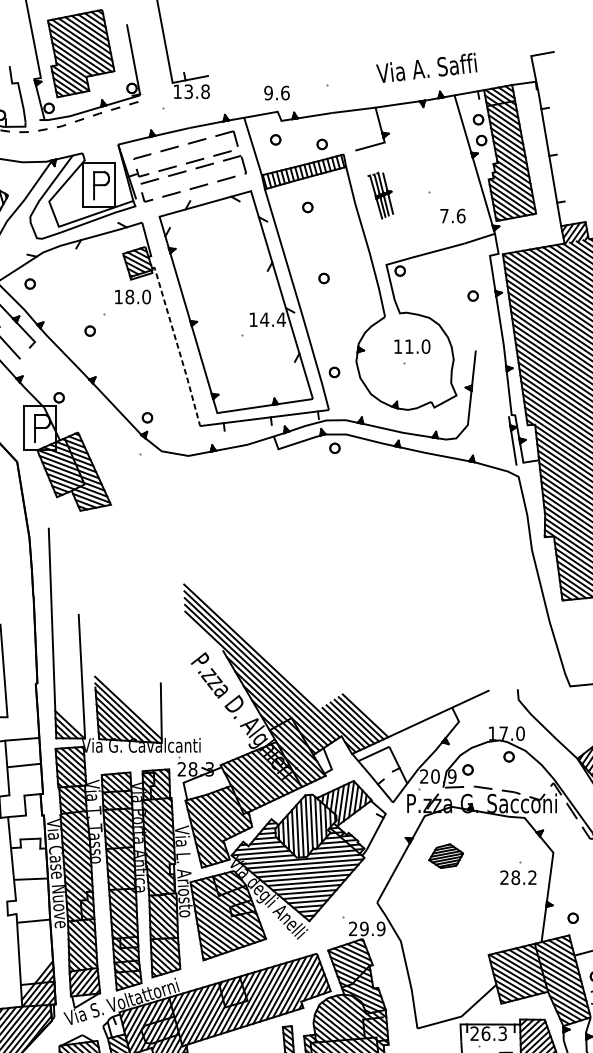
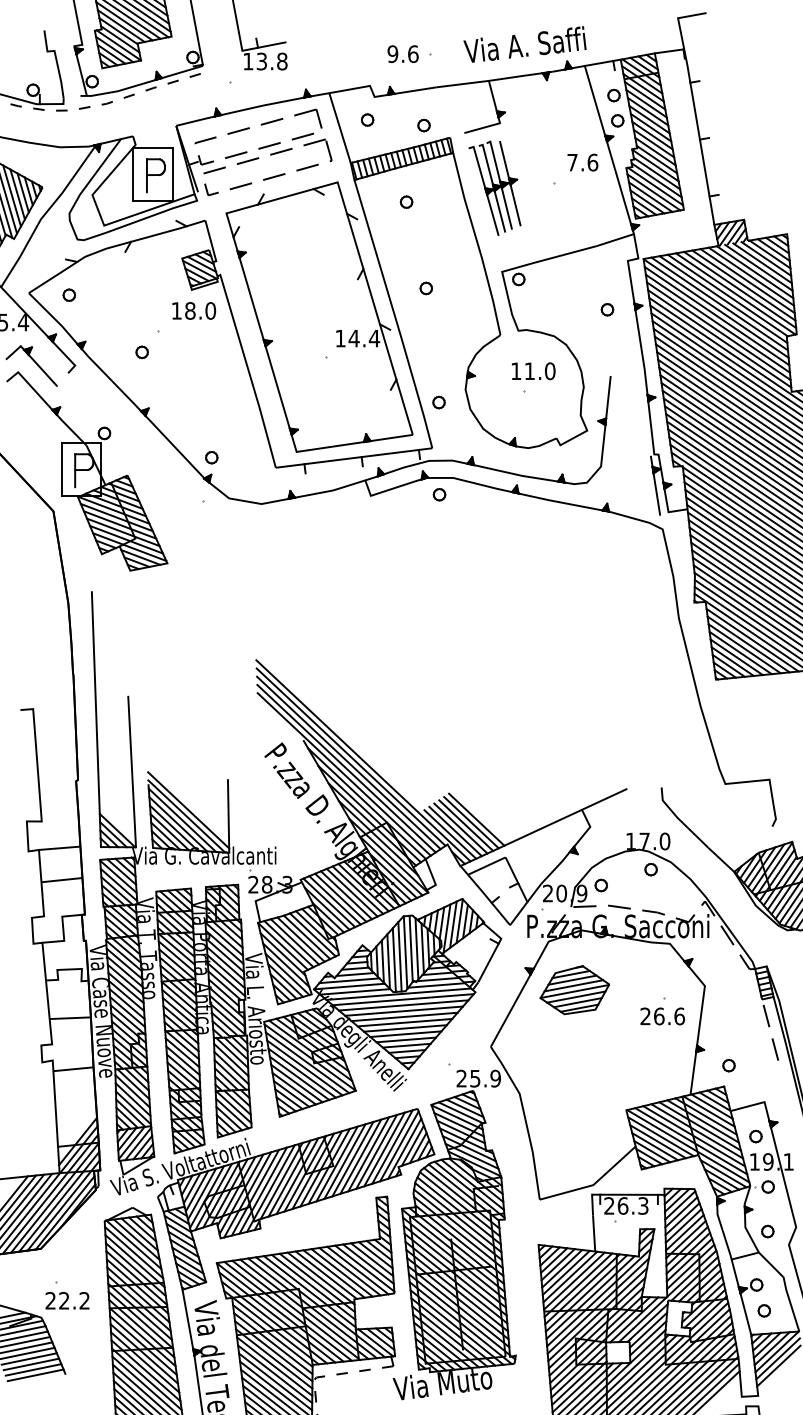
text: (426, 67) -> (524, 44), moved
text: (276, 93) -> (402, 54), moved
part: (380, 195) -> (494, 187), size x1.67
text: (452, 215) -> (582, 162), moved
line: (177, 345) -> (248, 369), dashed -> solid
part: (446, 856) -> (574, 990), size x1.67
text: (524, 877) -> (669, 1016), 28.2 -> 26.6
text: (364, 928) -> (475, 1078), 29.9 -> 25.9

